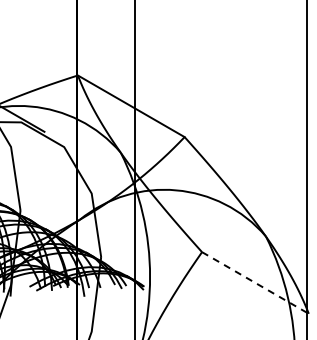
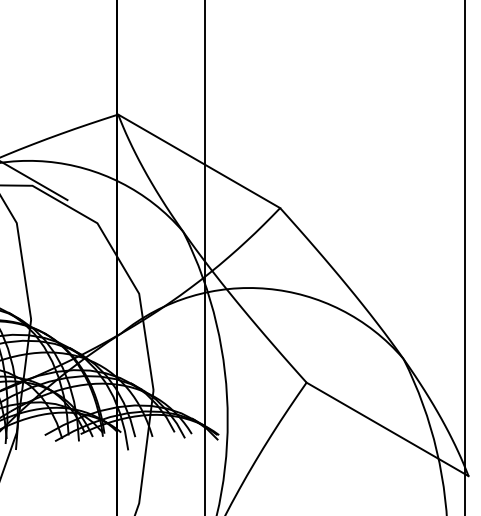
line: (255, 282) -> (387, 428), dashed -> solid

